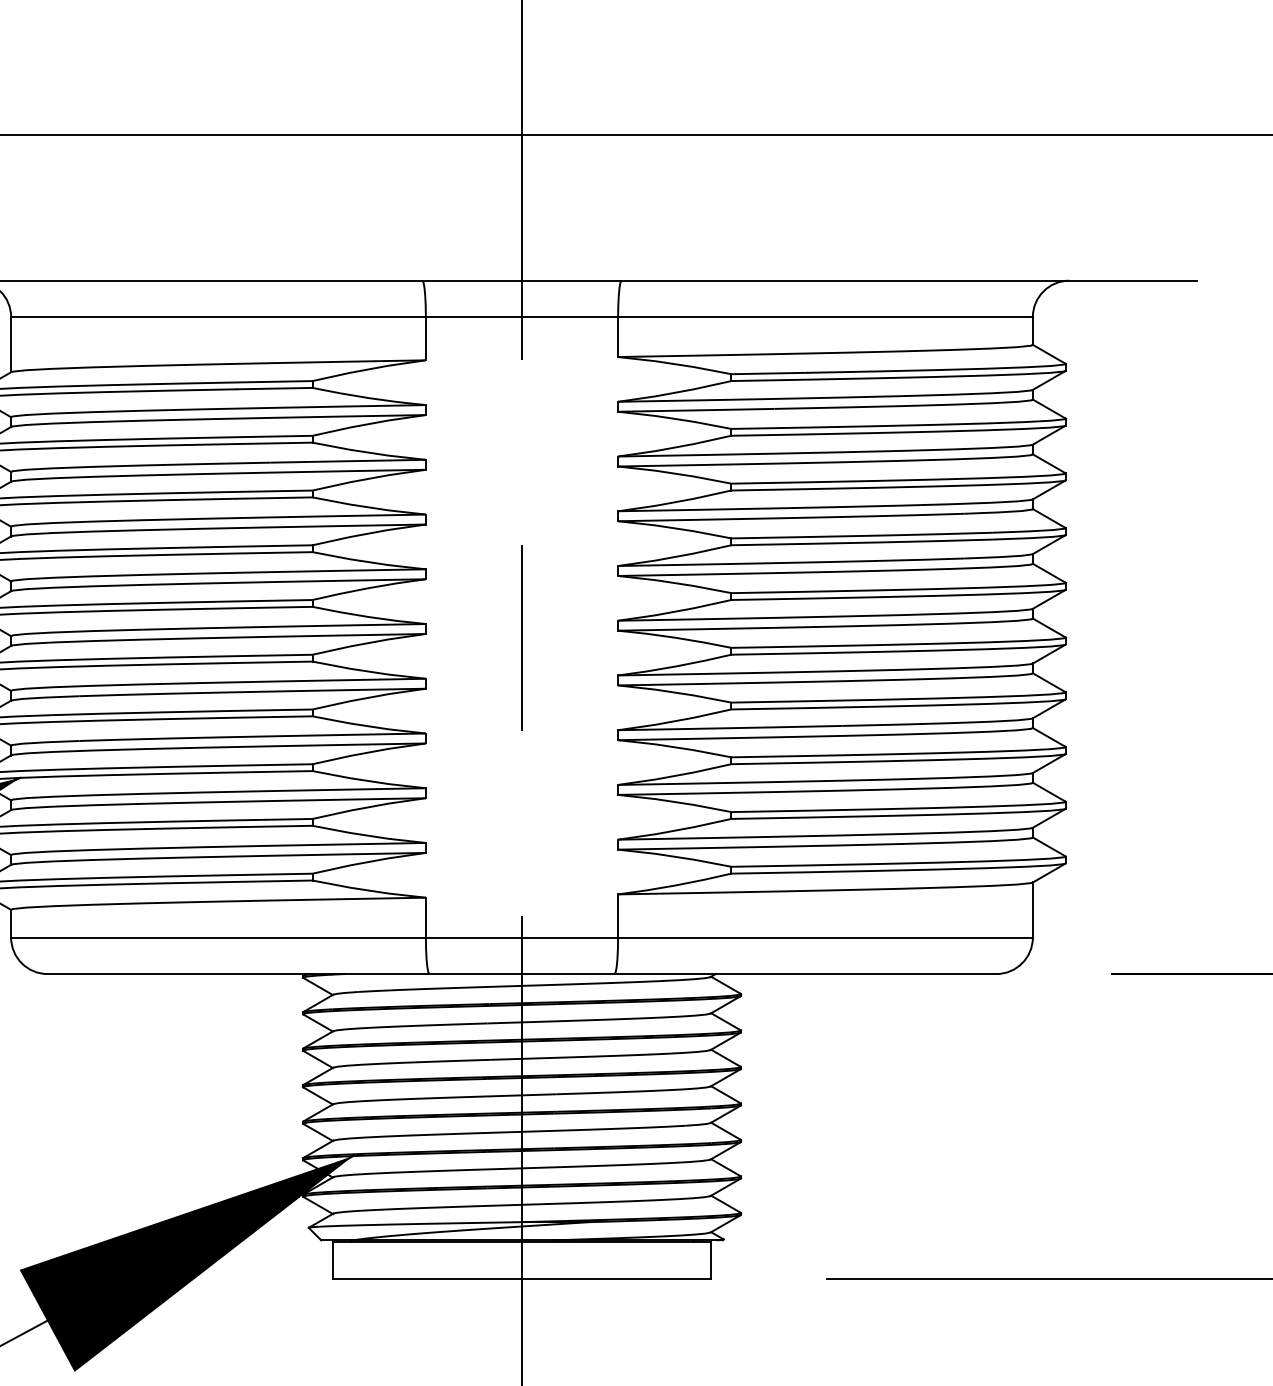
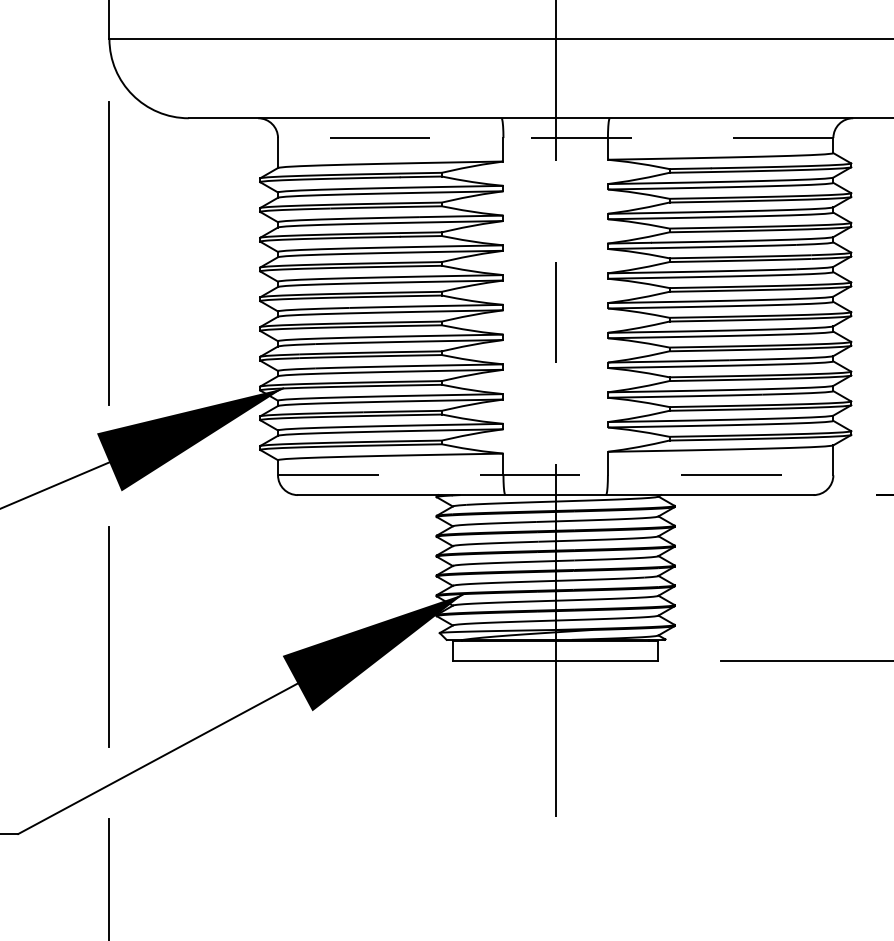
line: (521, 317) -> (555, 138), solid -> dashed
line: (521, 937) -> (555, 475), solid -> dashed

